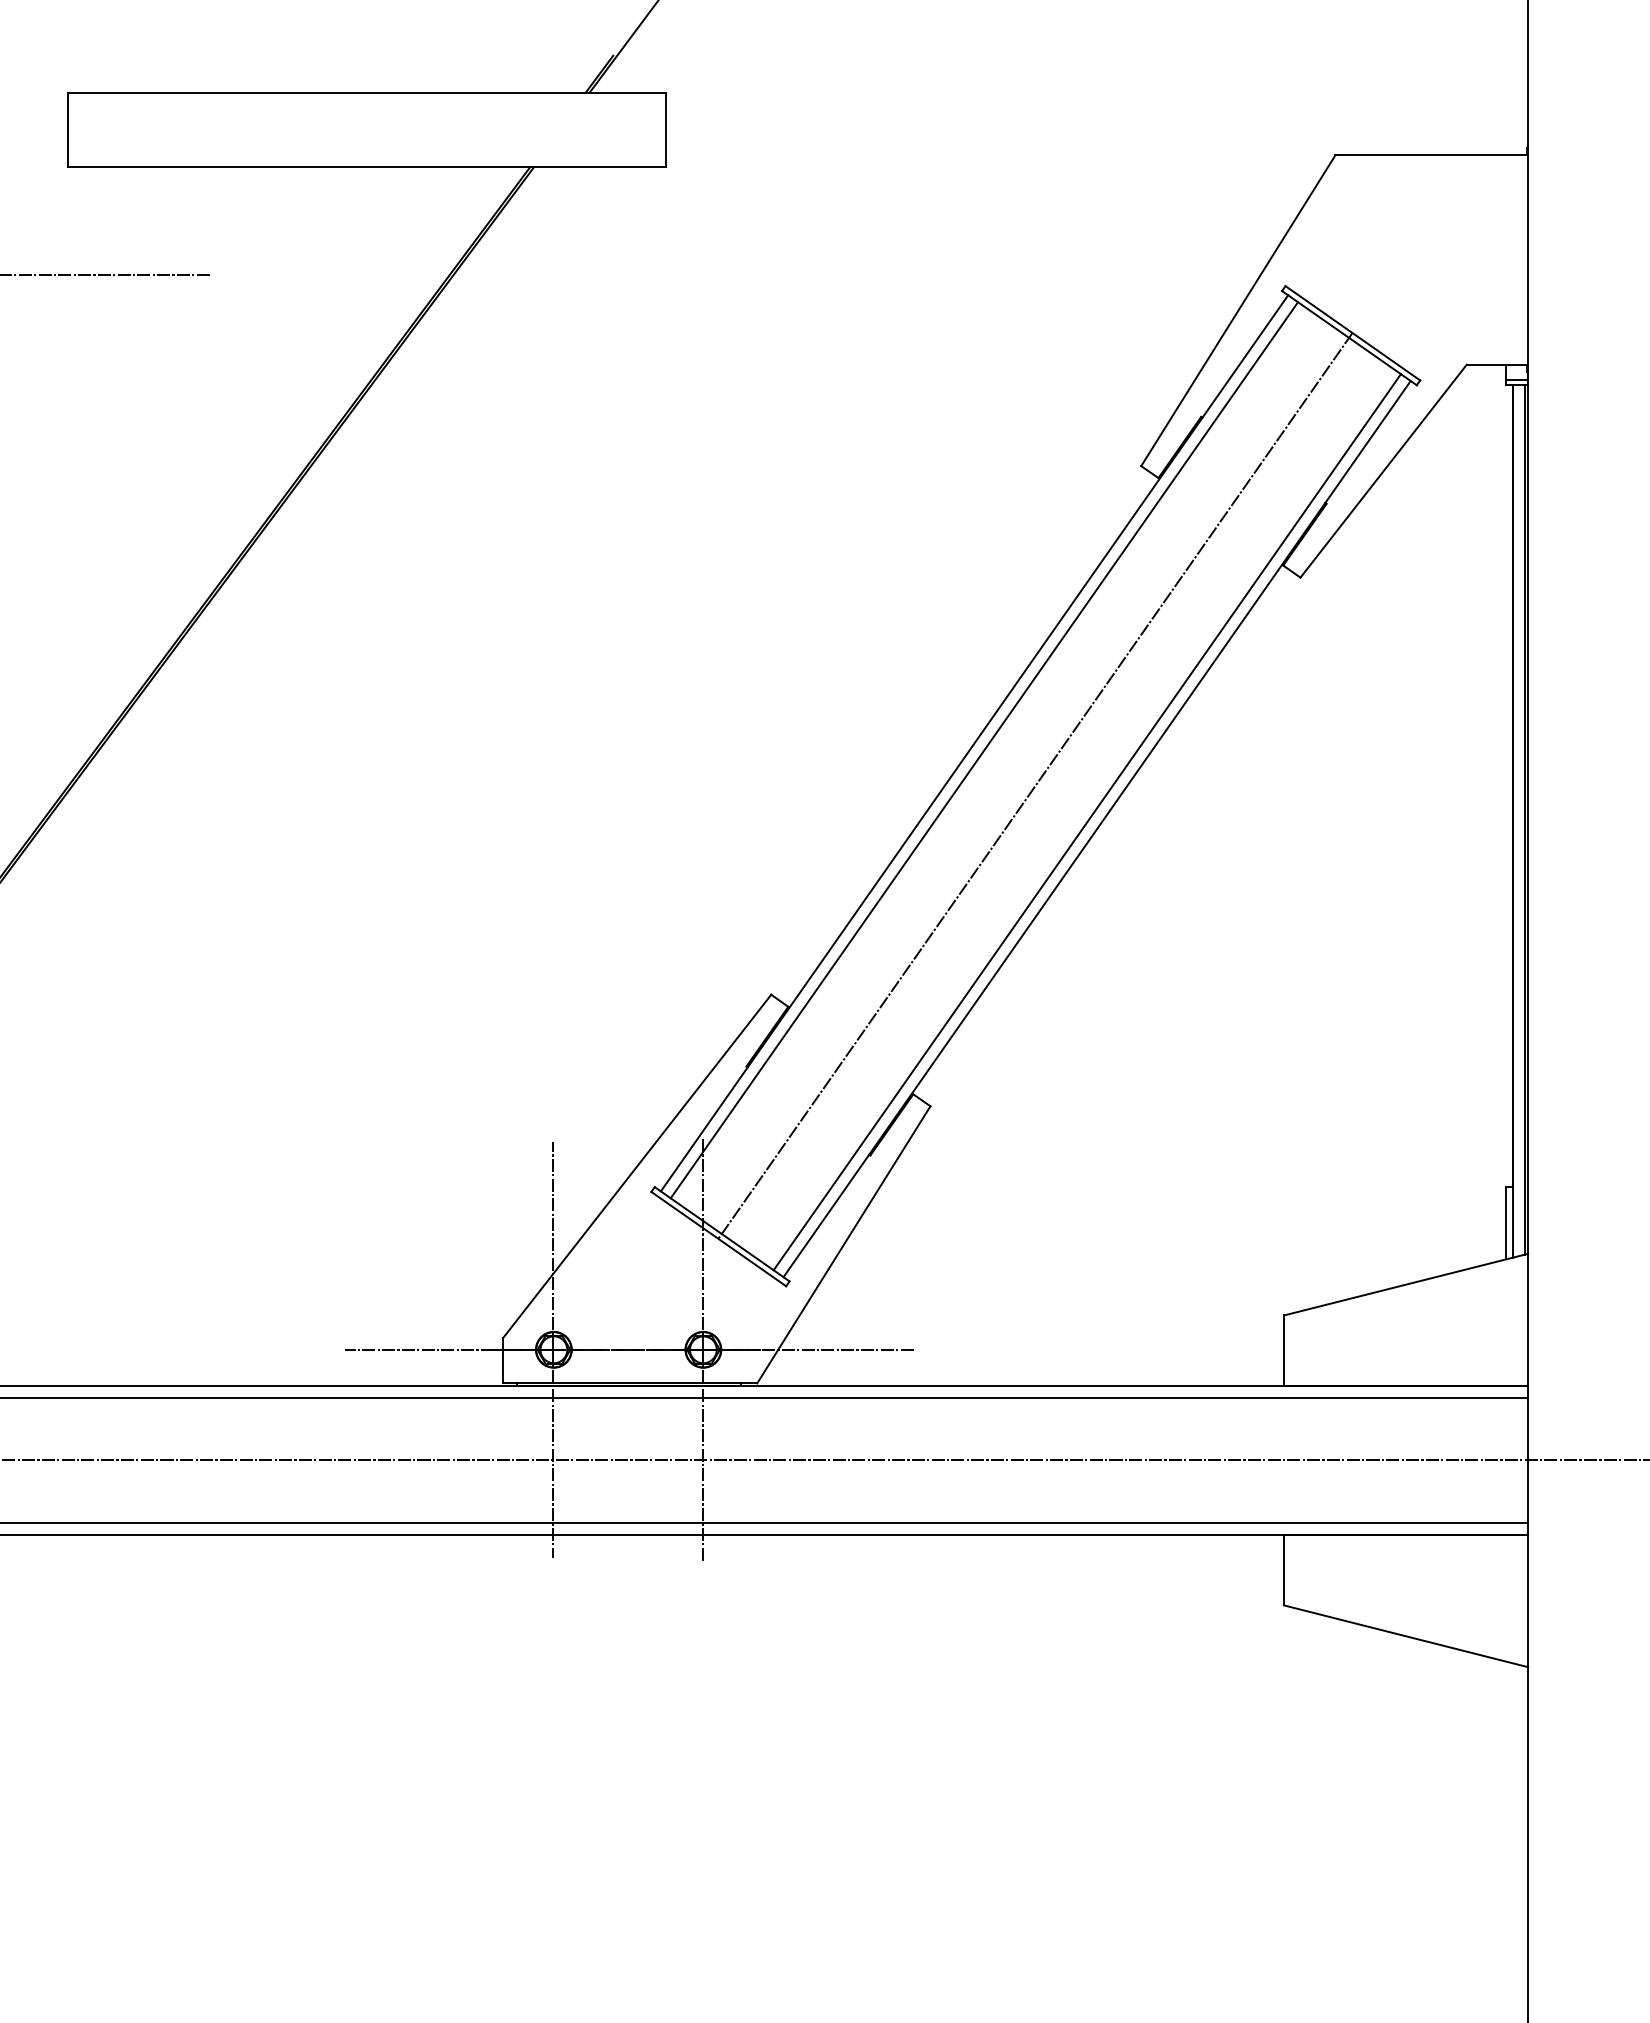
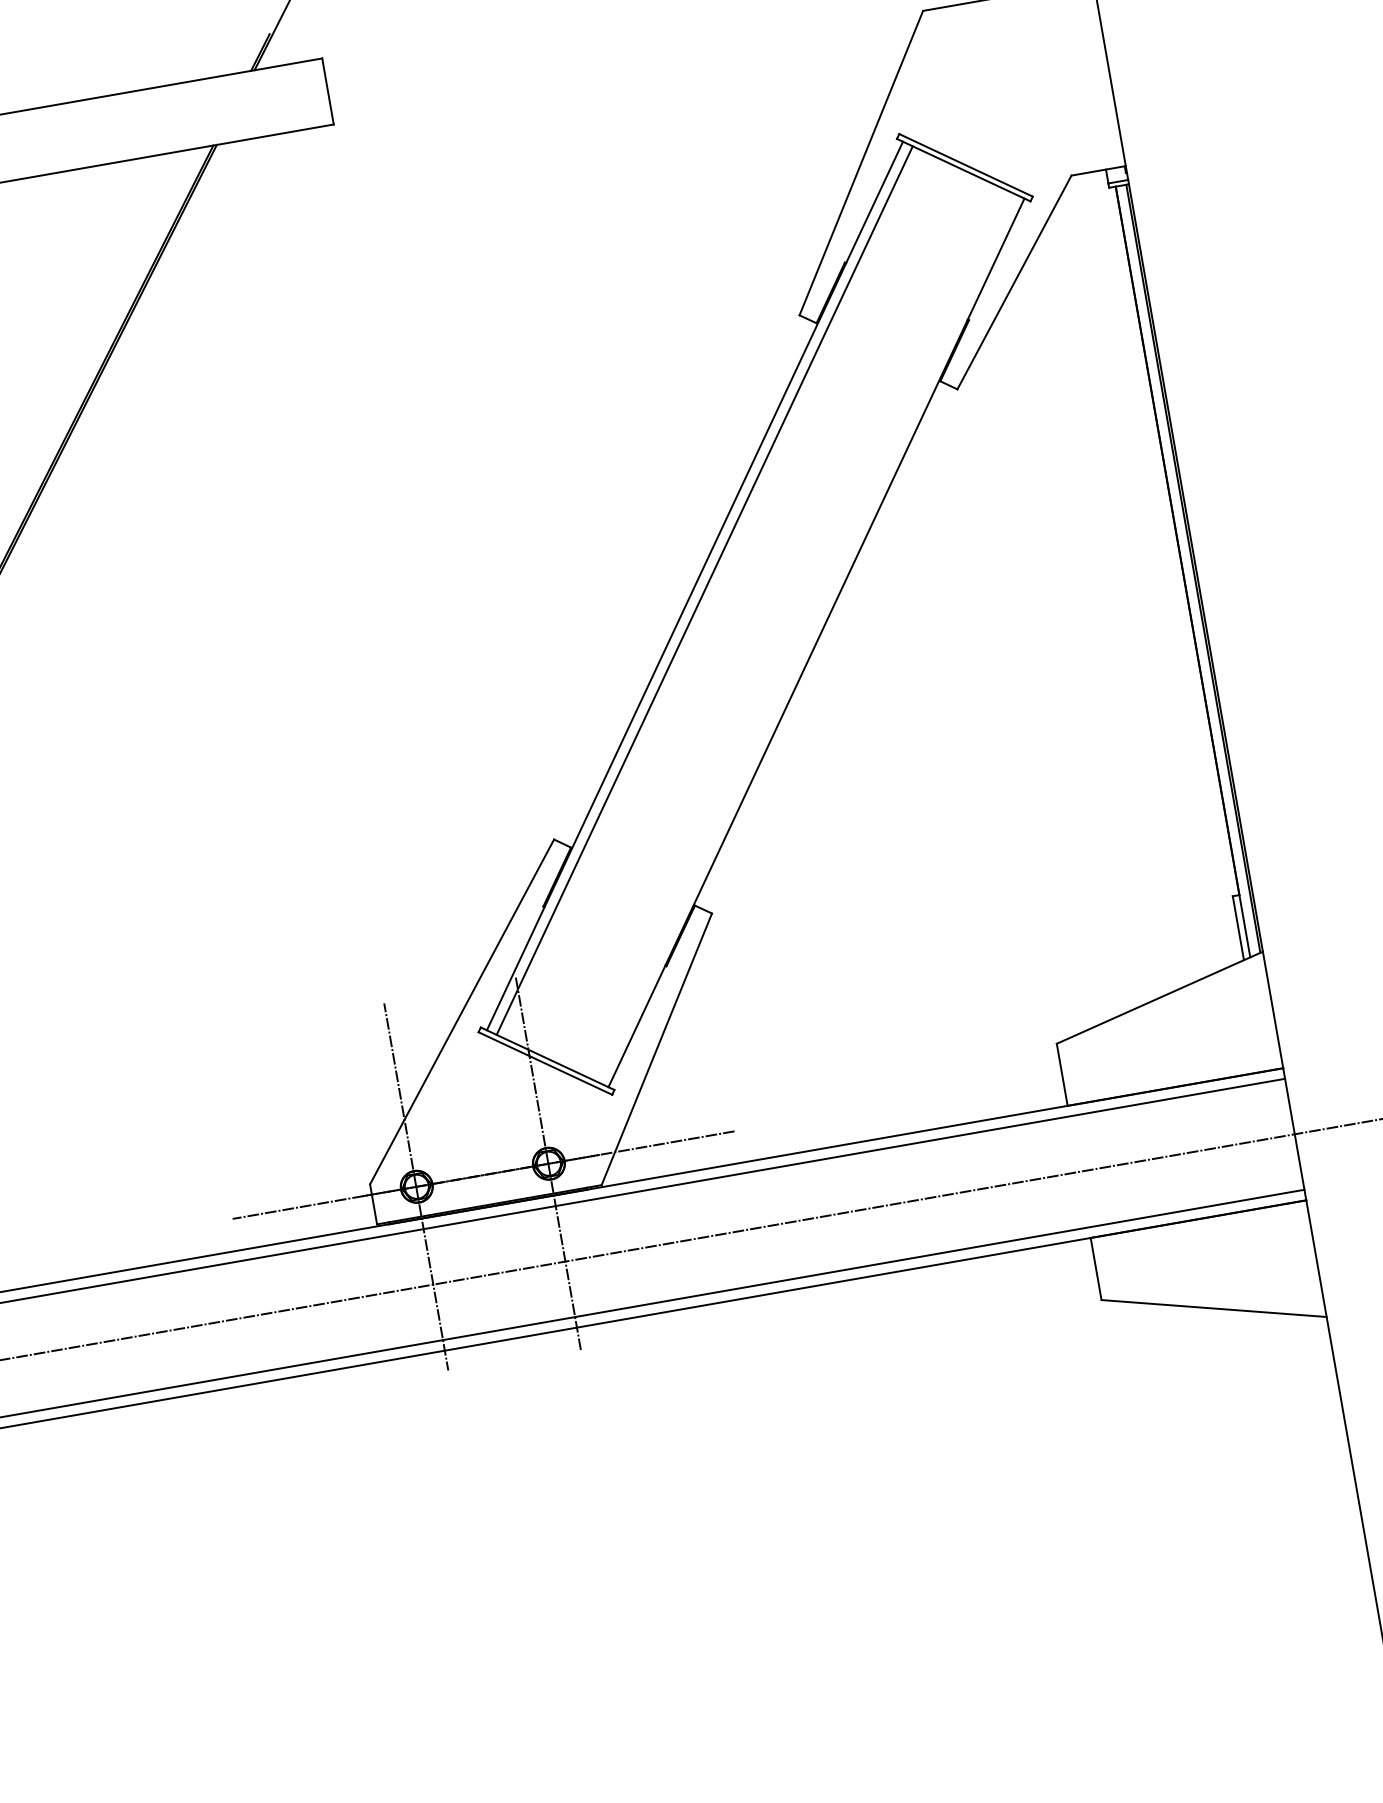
line: (1035, 786) -> (755, 614), removed
line: (1086, 822) -> (806, 638), removed

